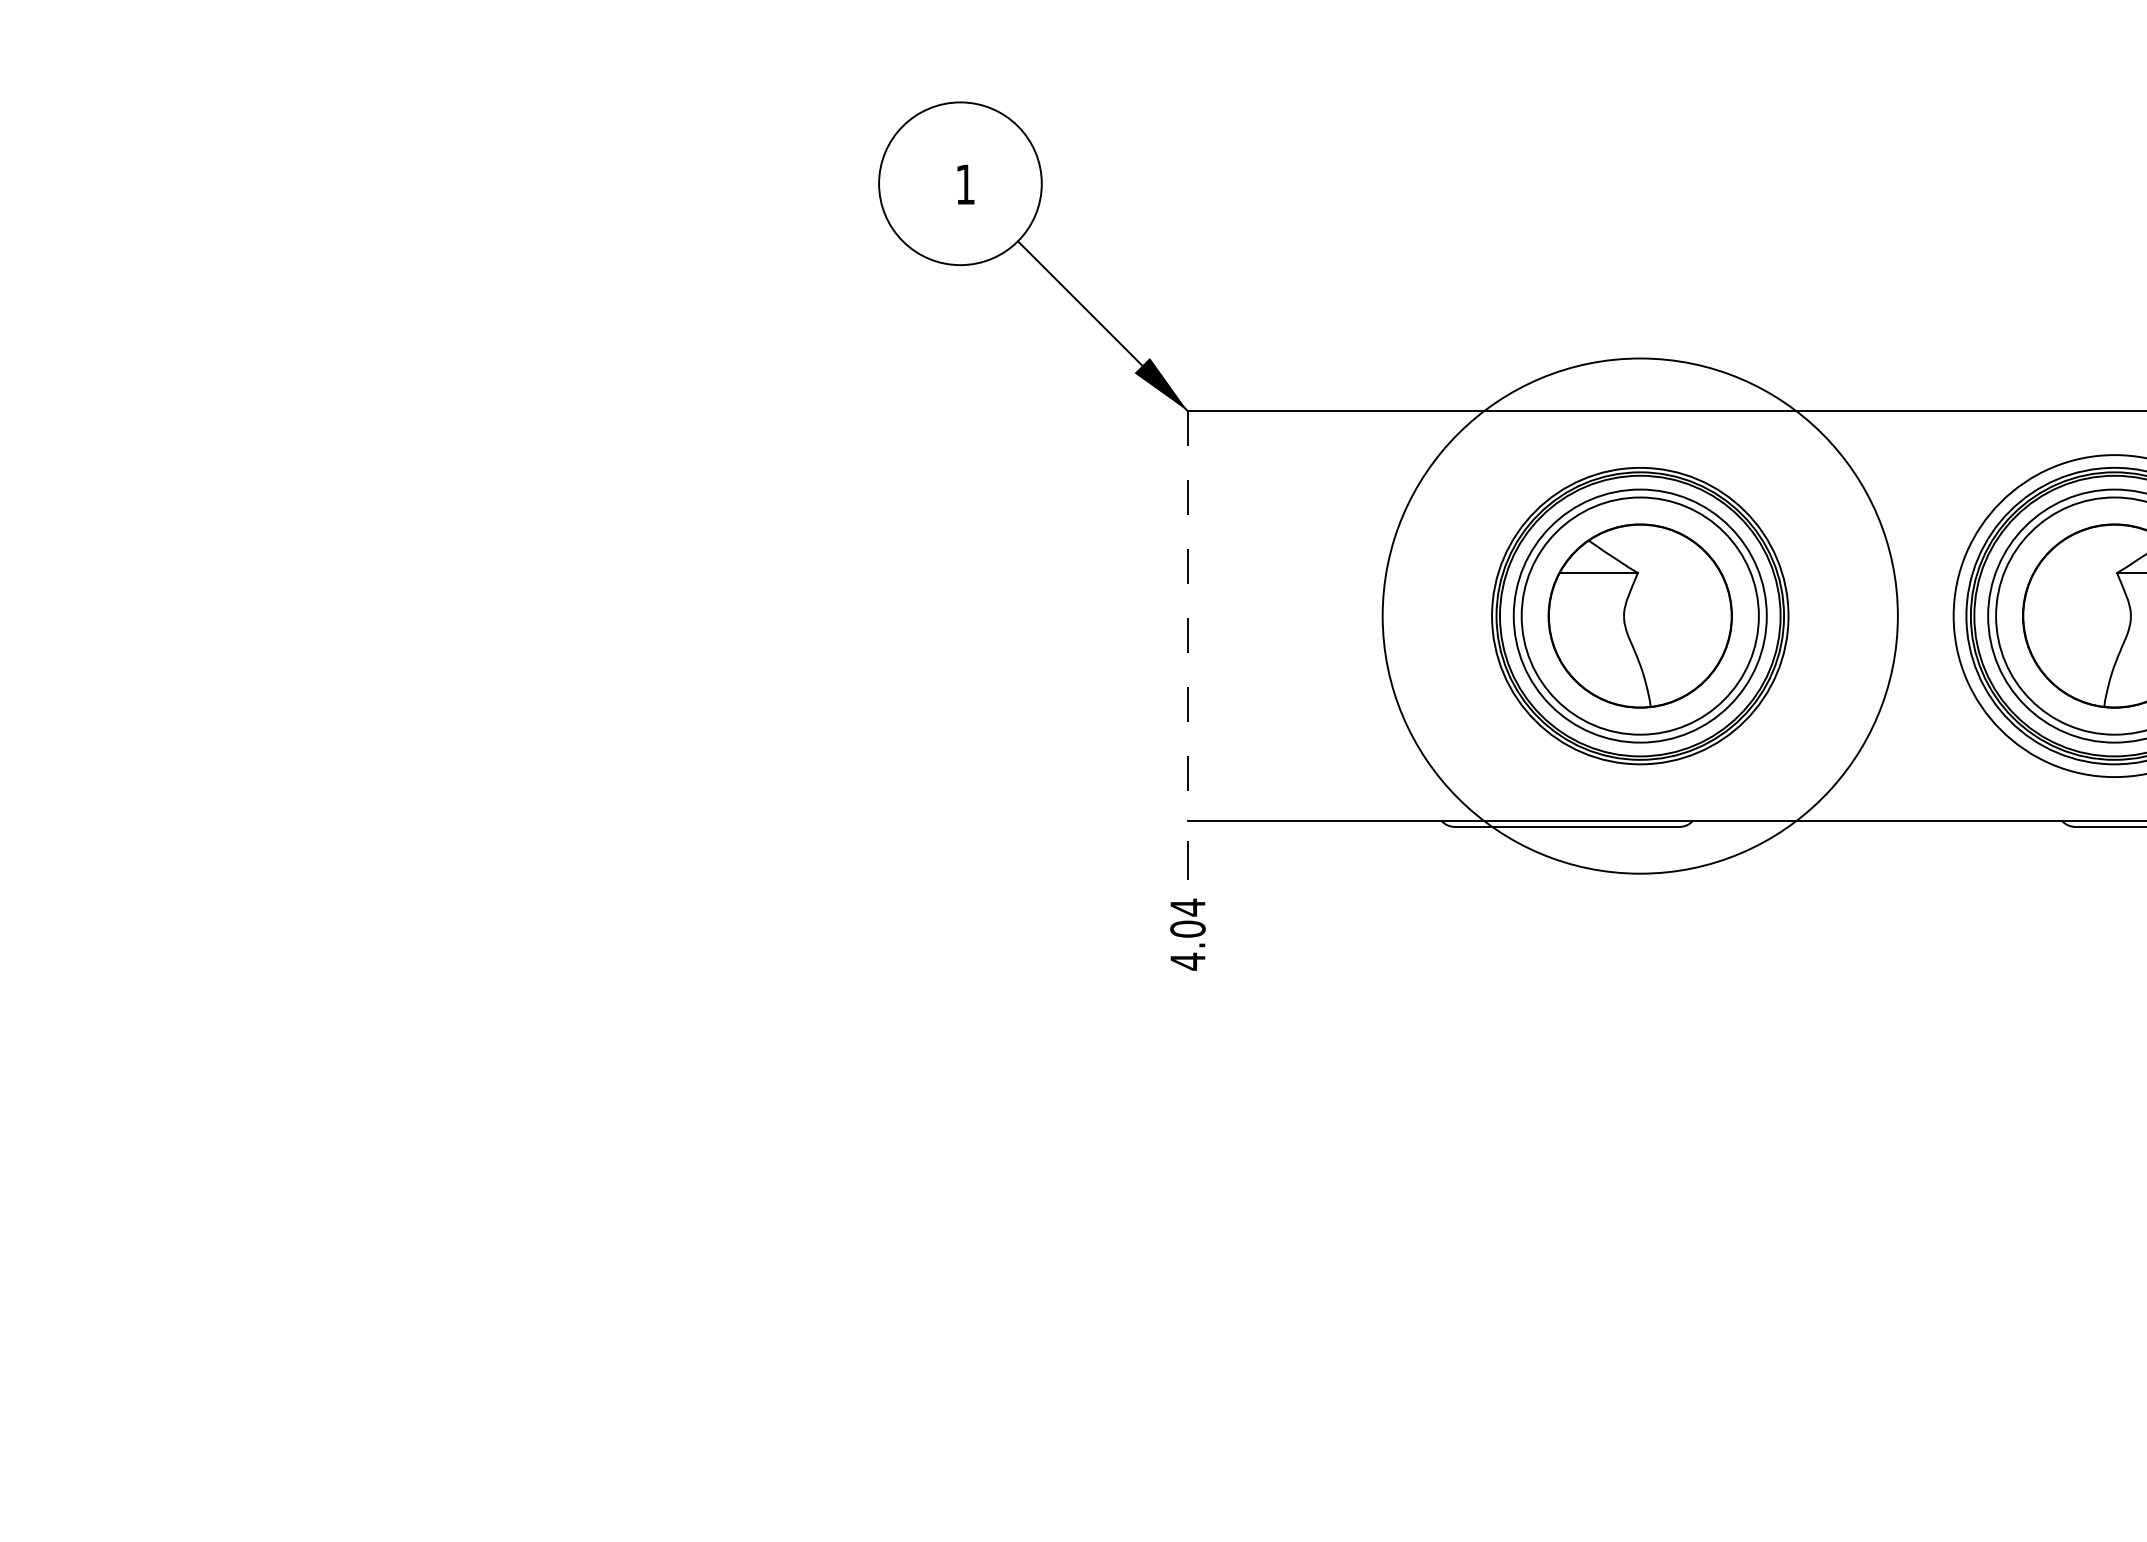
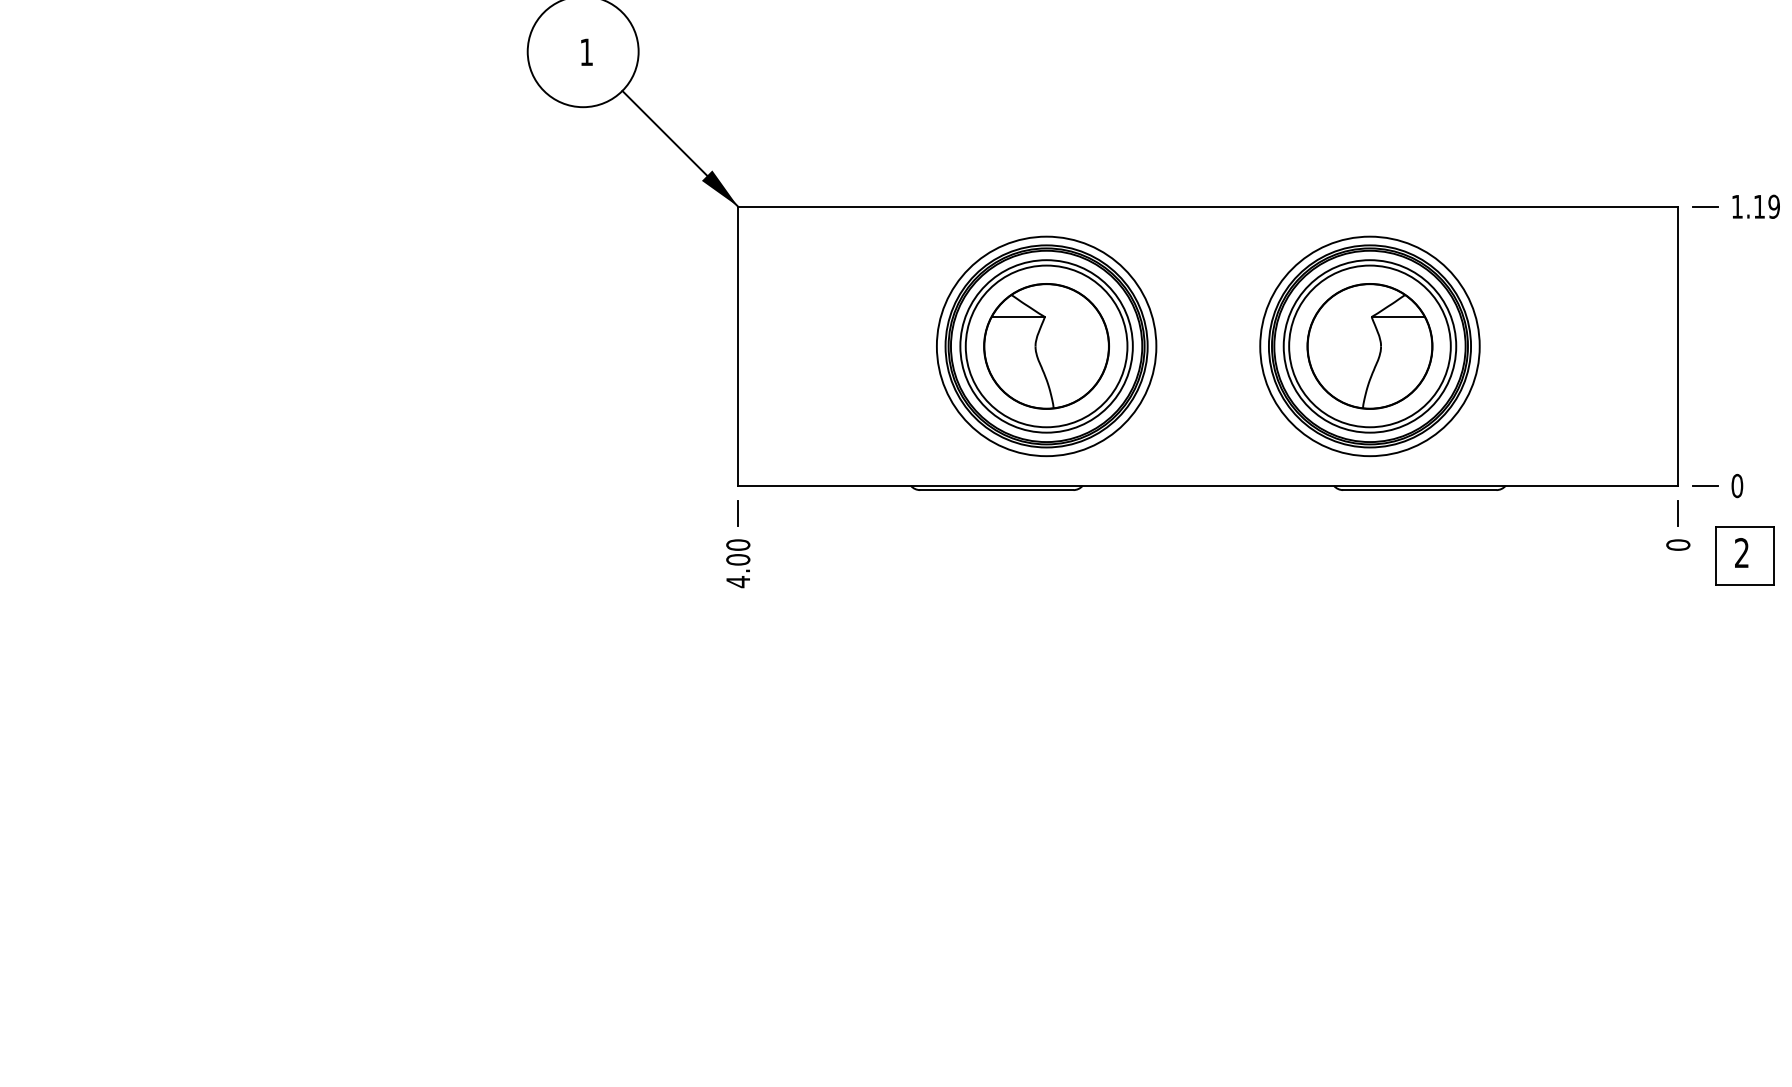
line: (1188, 616) -> (738, 346), dashed -> solid
circle: (1640, 616) -> (1046, 346), size x0.62
text: (1188, 908) -> (738, 545), 4.04 -> 4.00

